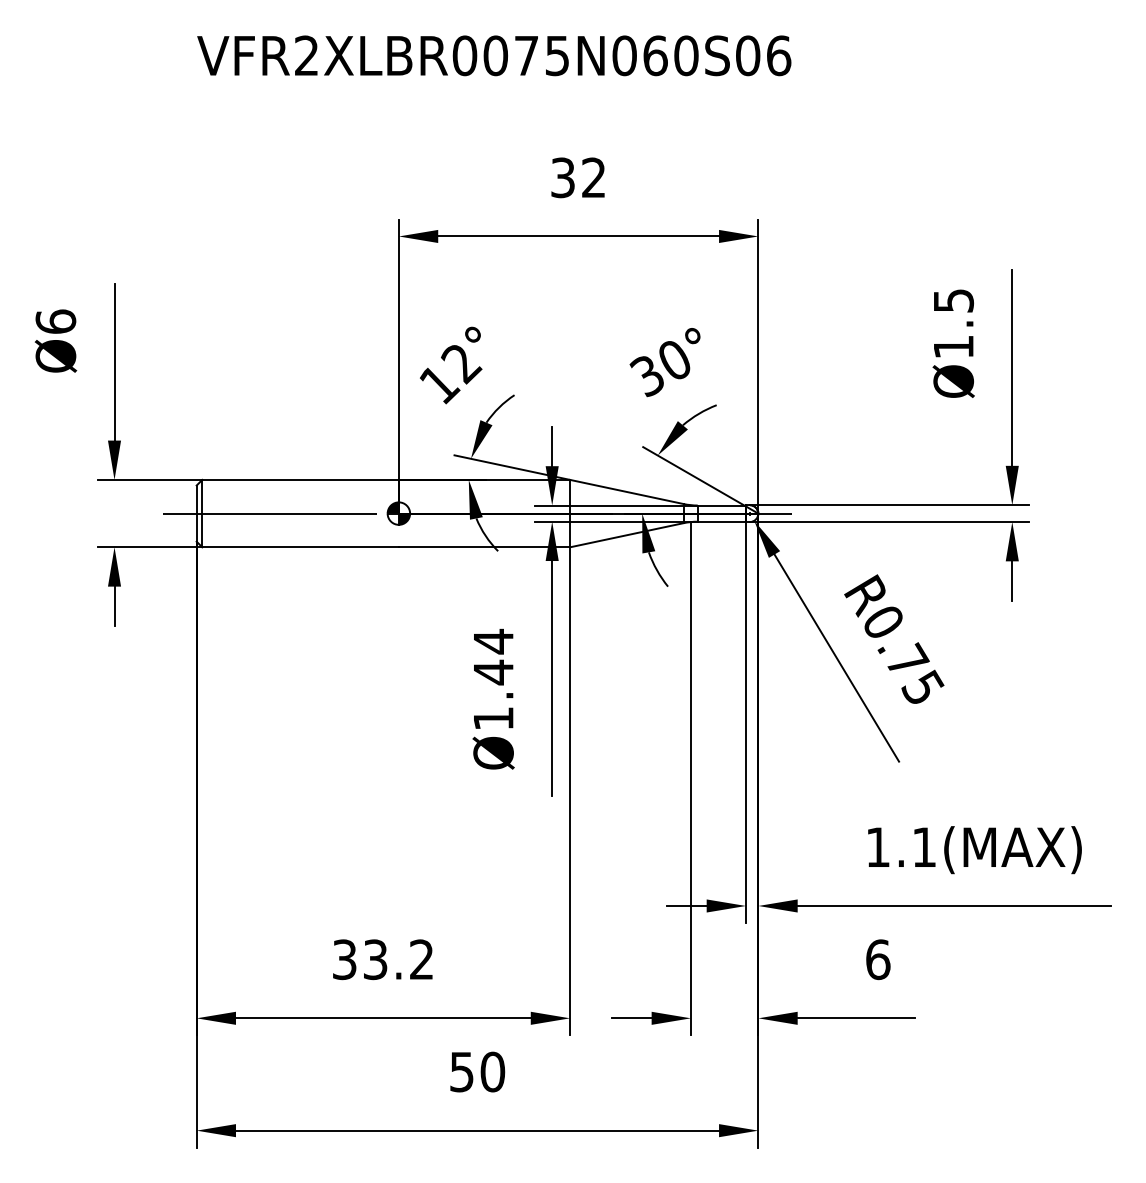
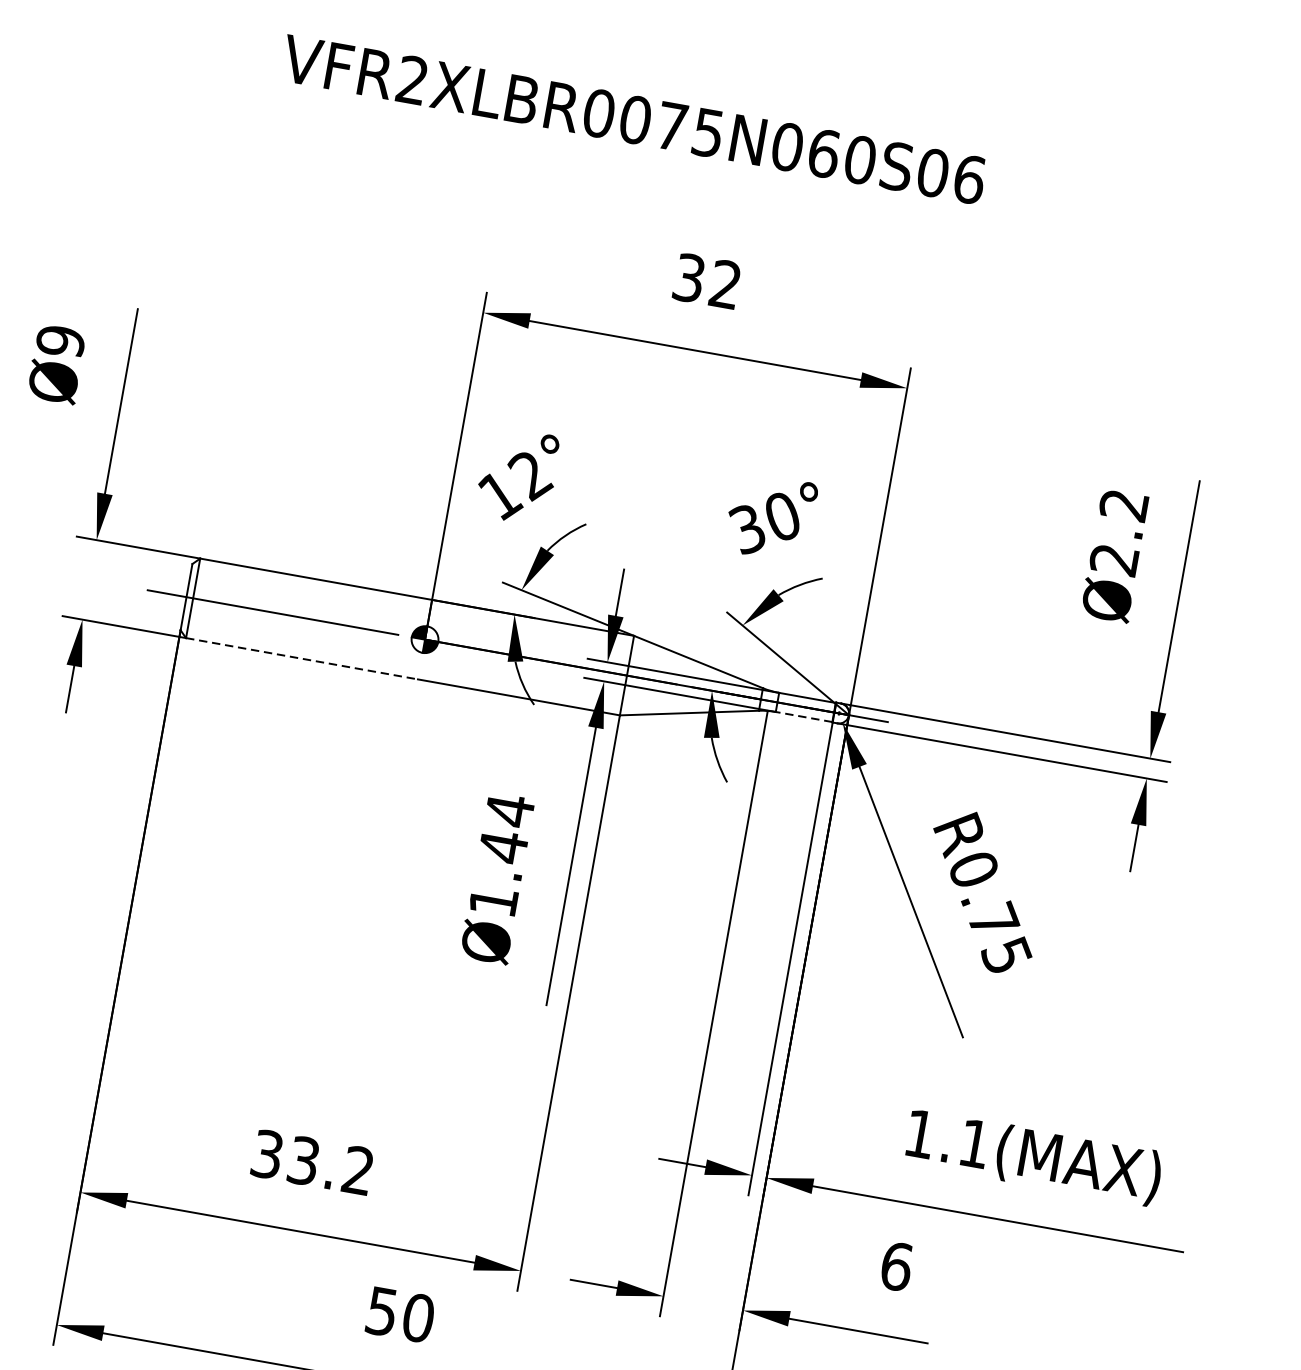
text: (55, 321) -> (60, 340), Ø6 -> Ø9
text: (953, 323) -> (1119, 531), Ø1.5 -> Ø2.2
line: (721, 521) -> (803, 716), solid -> dashed
line: (301, 547) -> (303, 659), solid -> dashed

